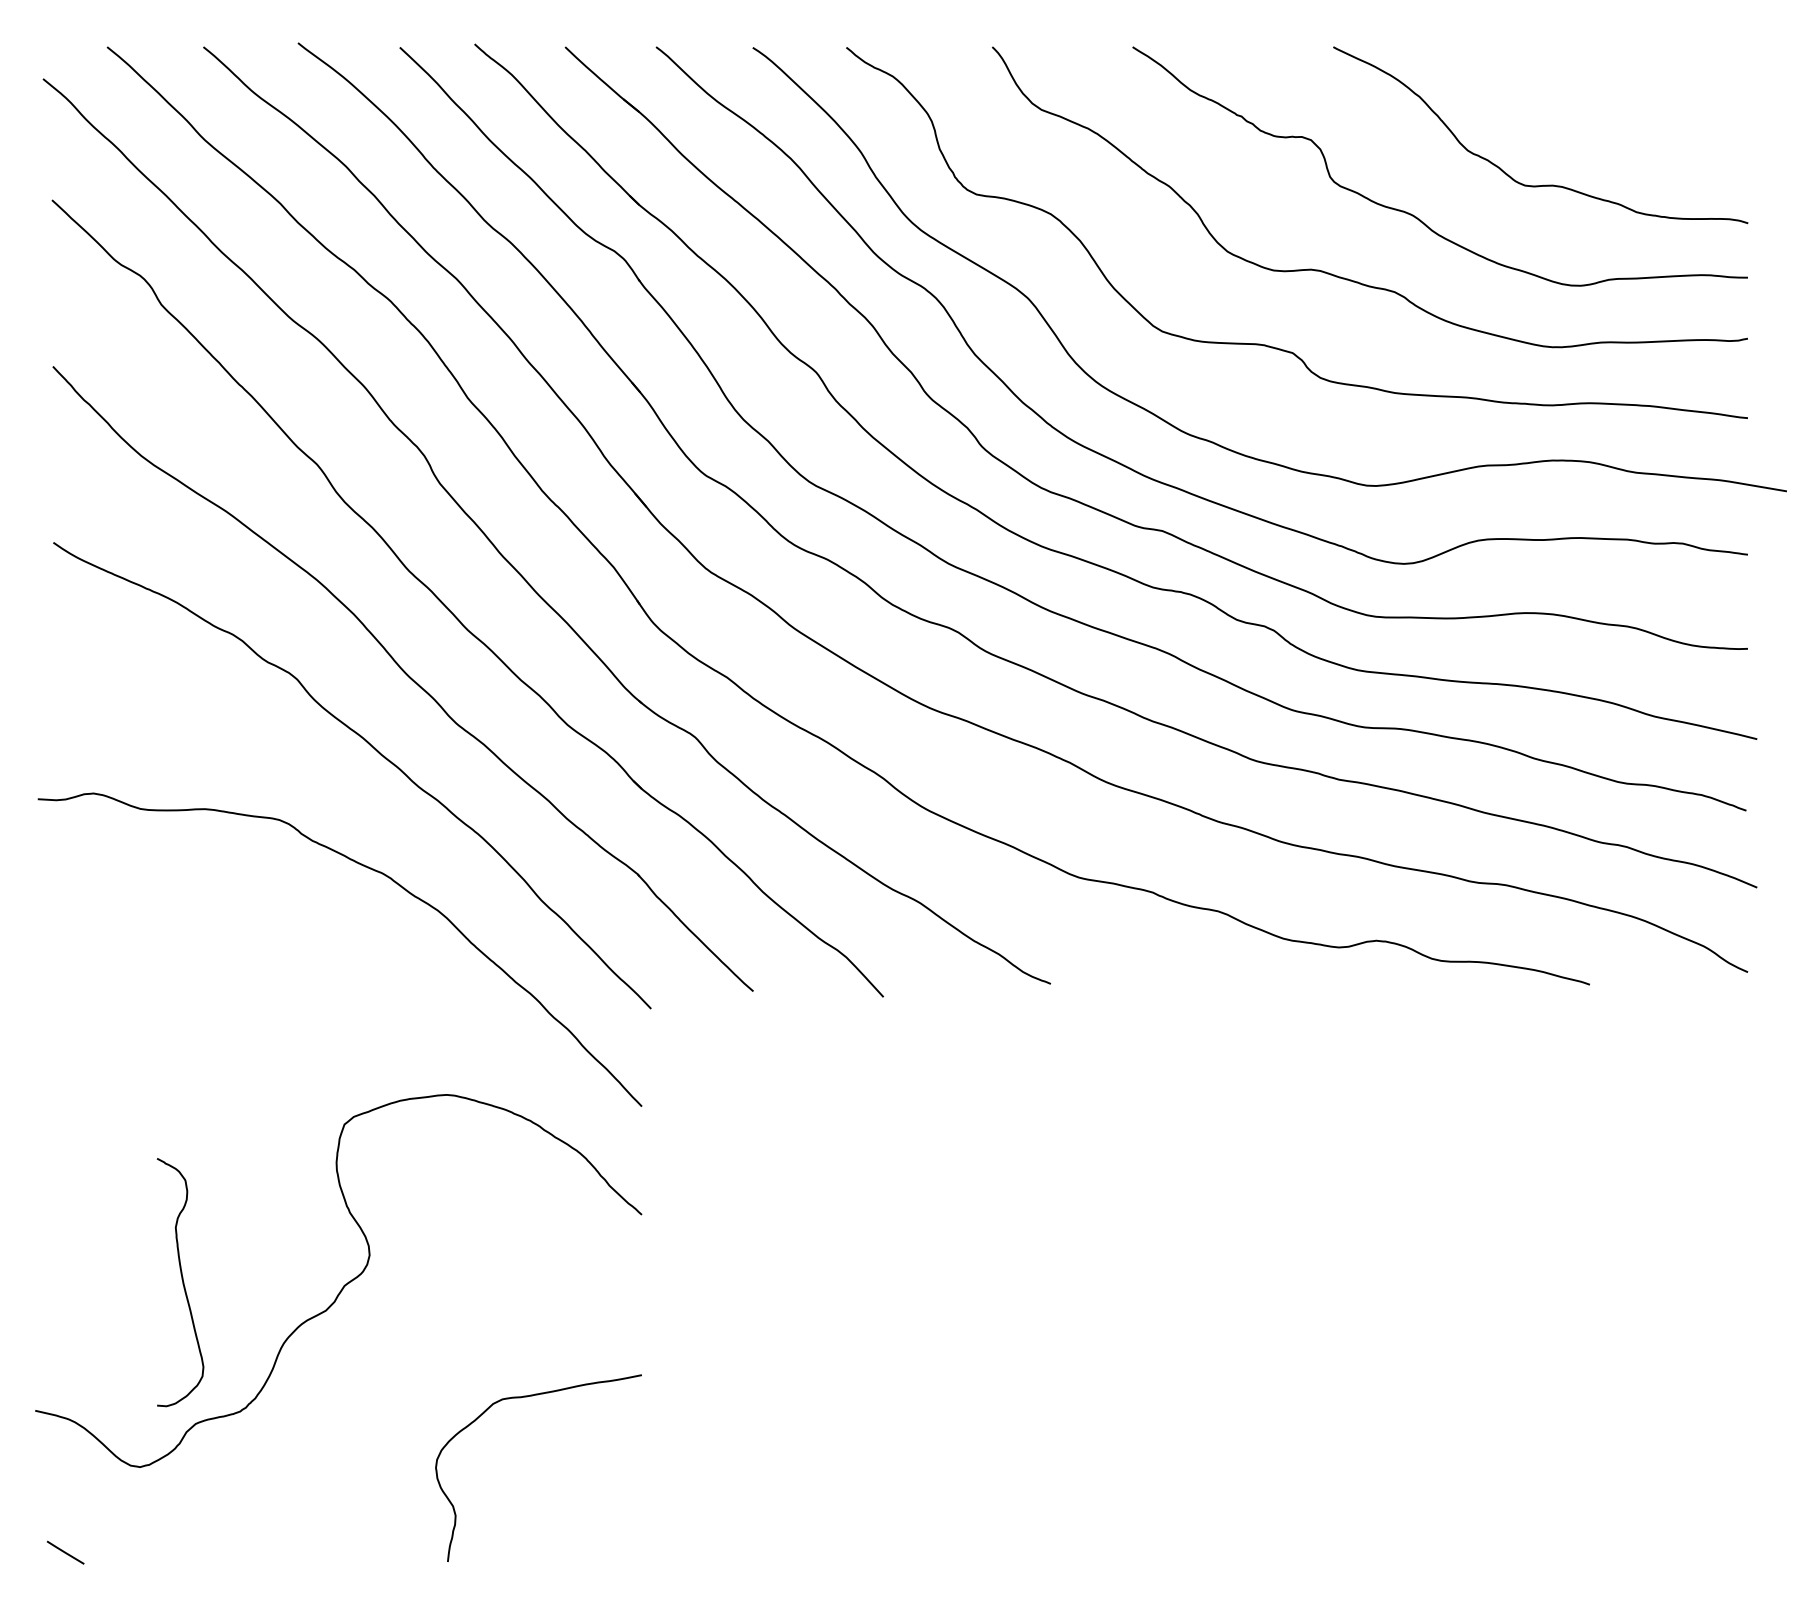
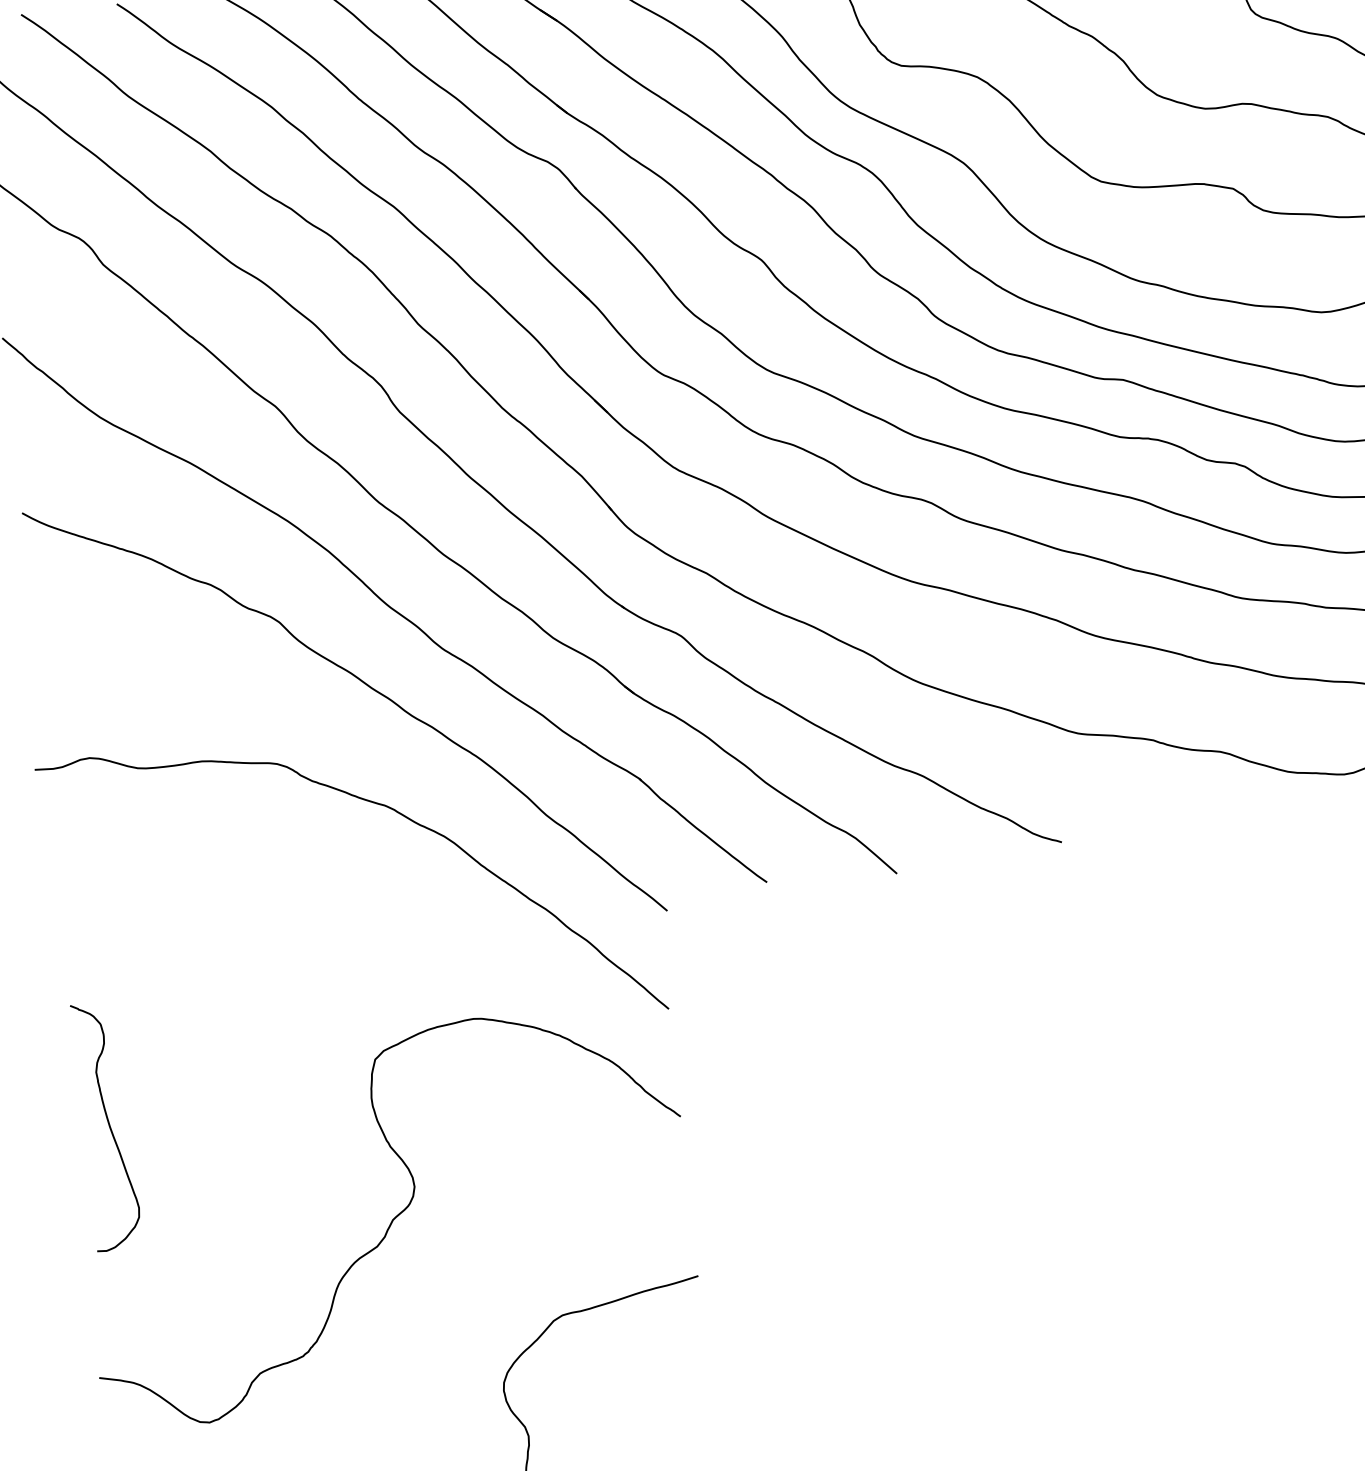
curve: (182, 1282) -> (108, 1126), moved

